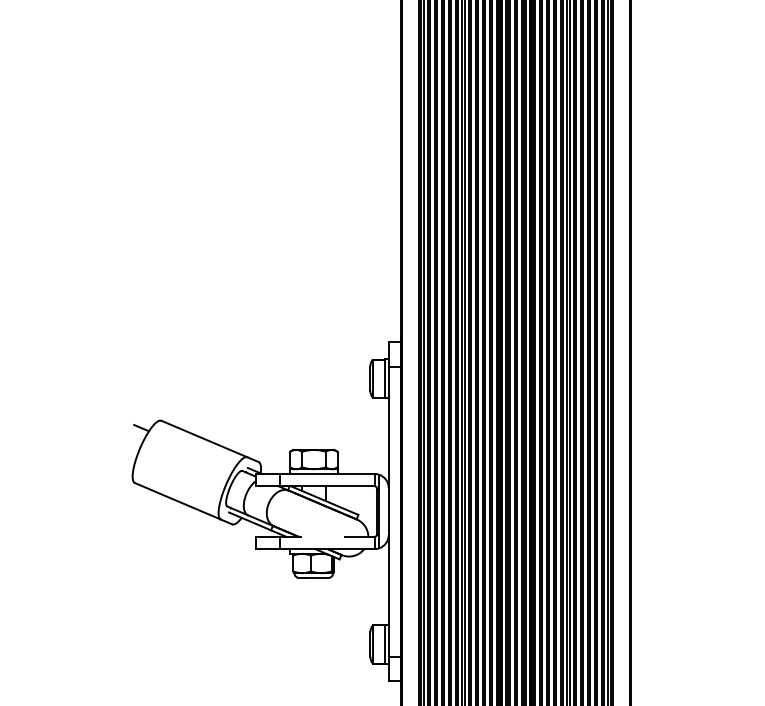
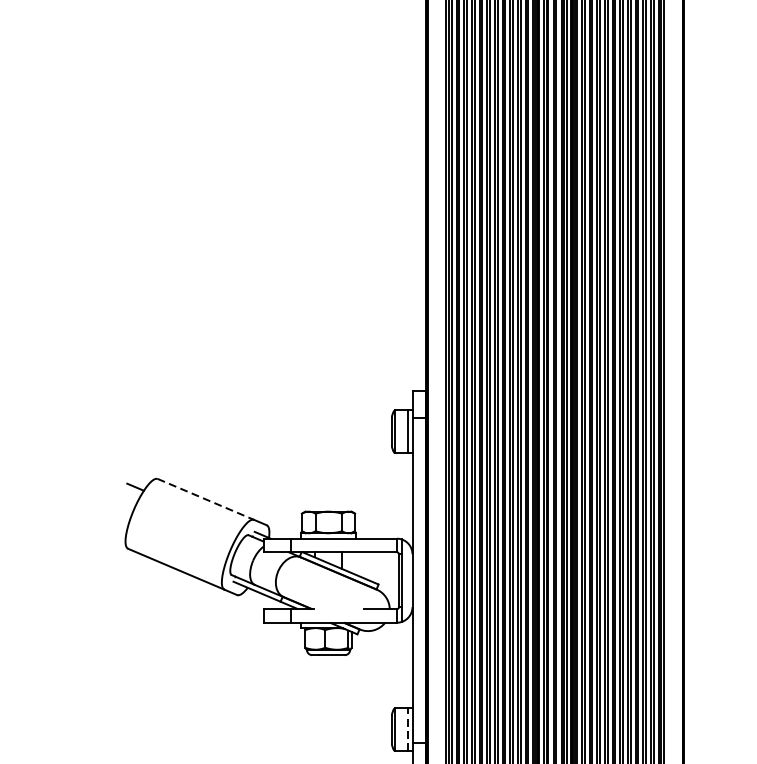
line: (204, 438) -> (206, 498), solid -> dashed
line: (384, 643) -> (407, 728), solid -> dashed

